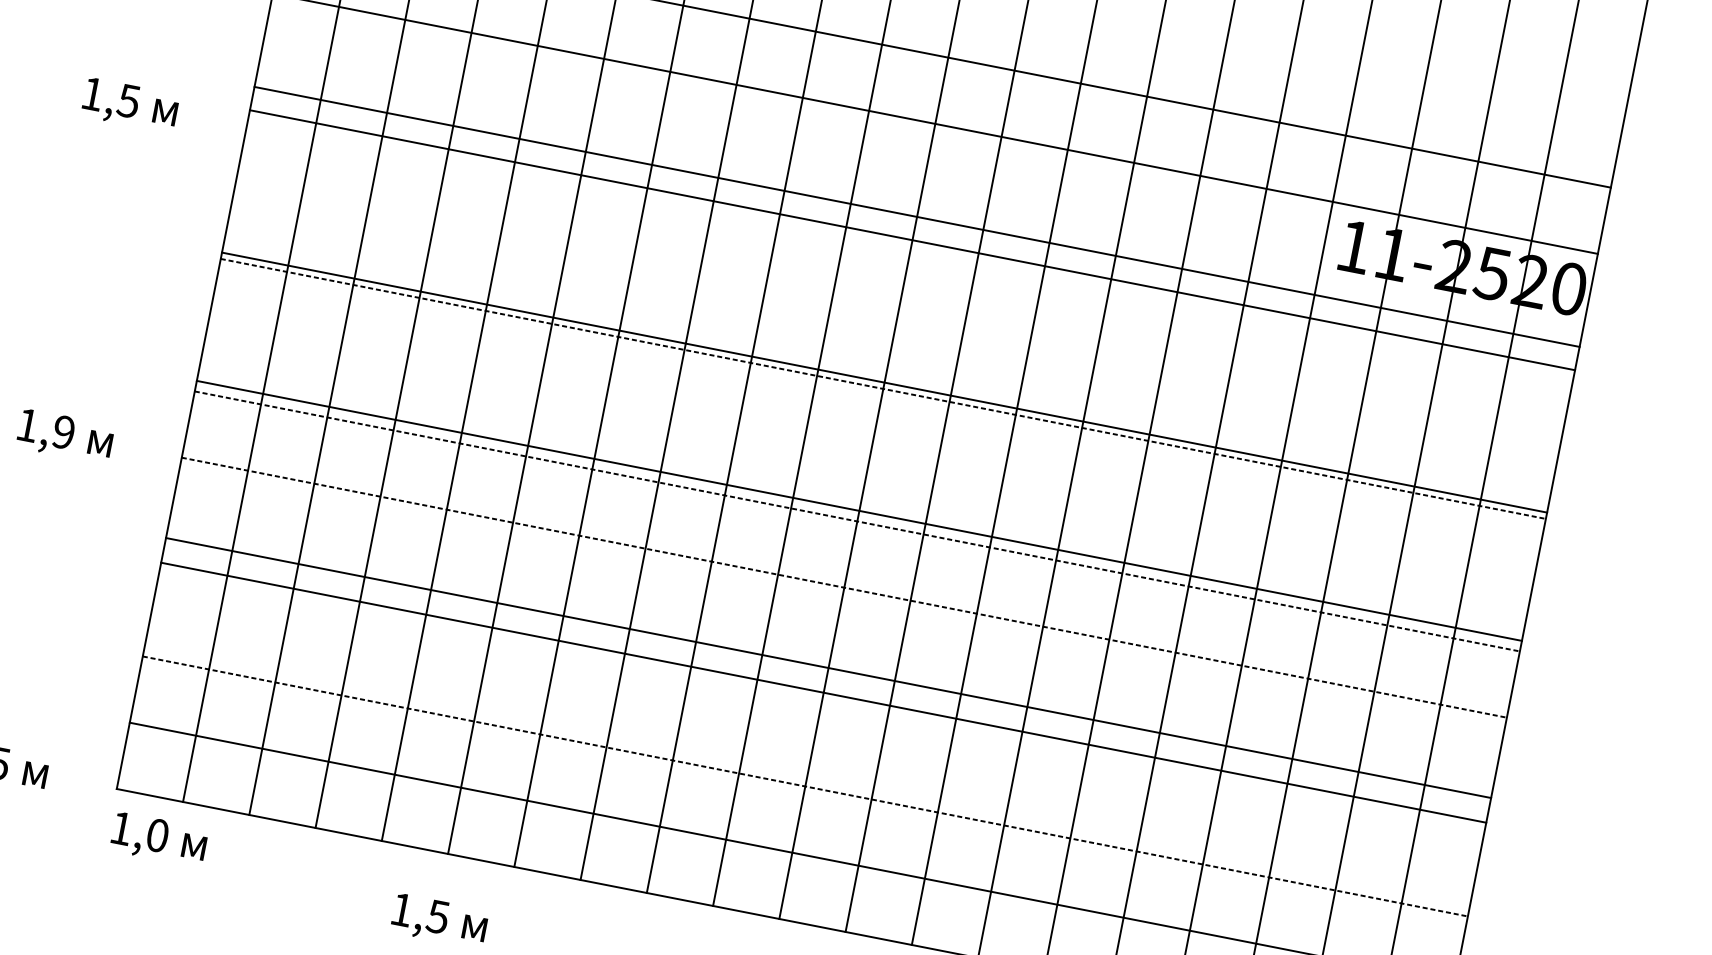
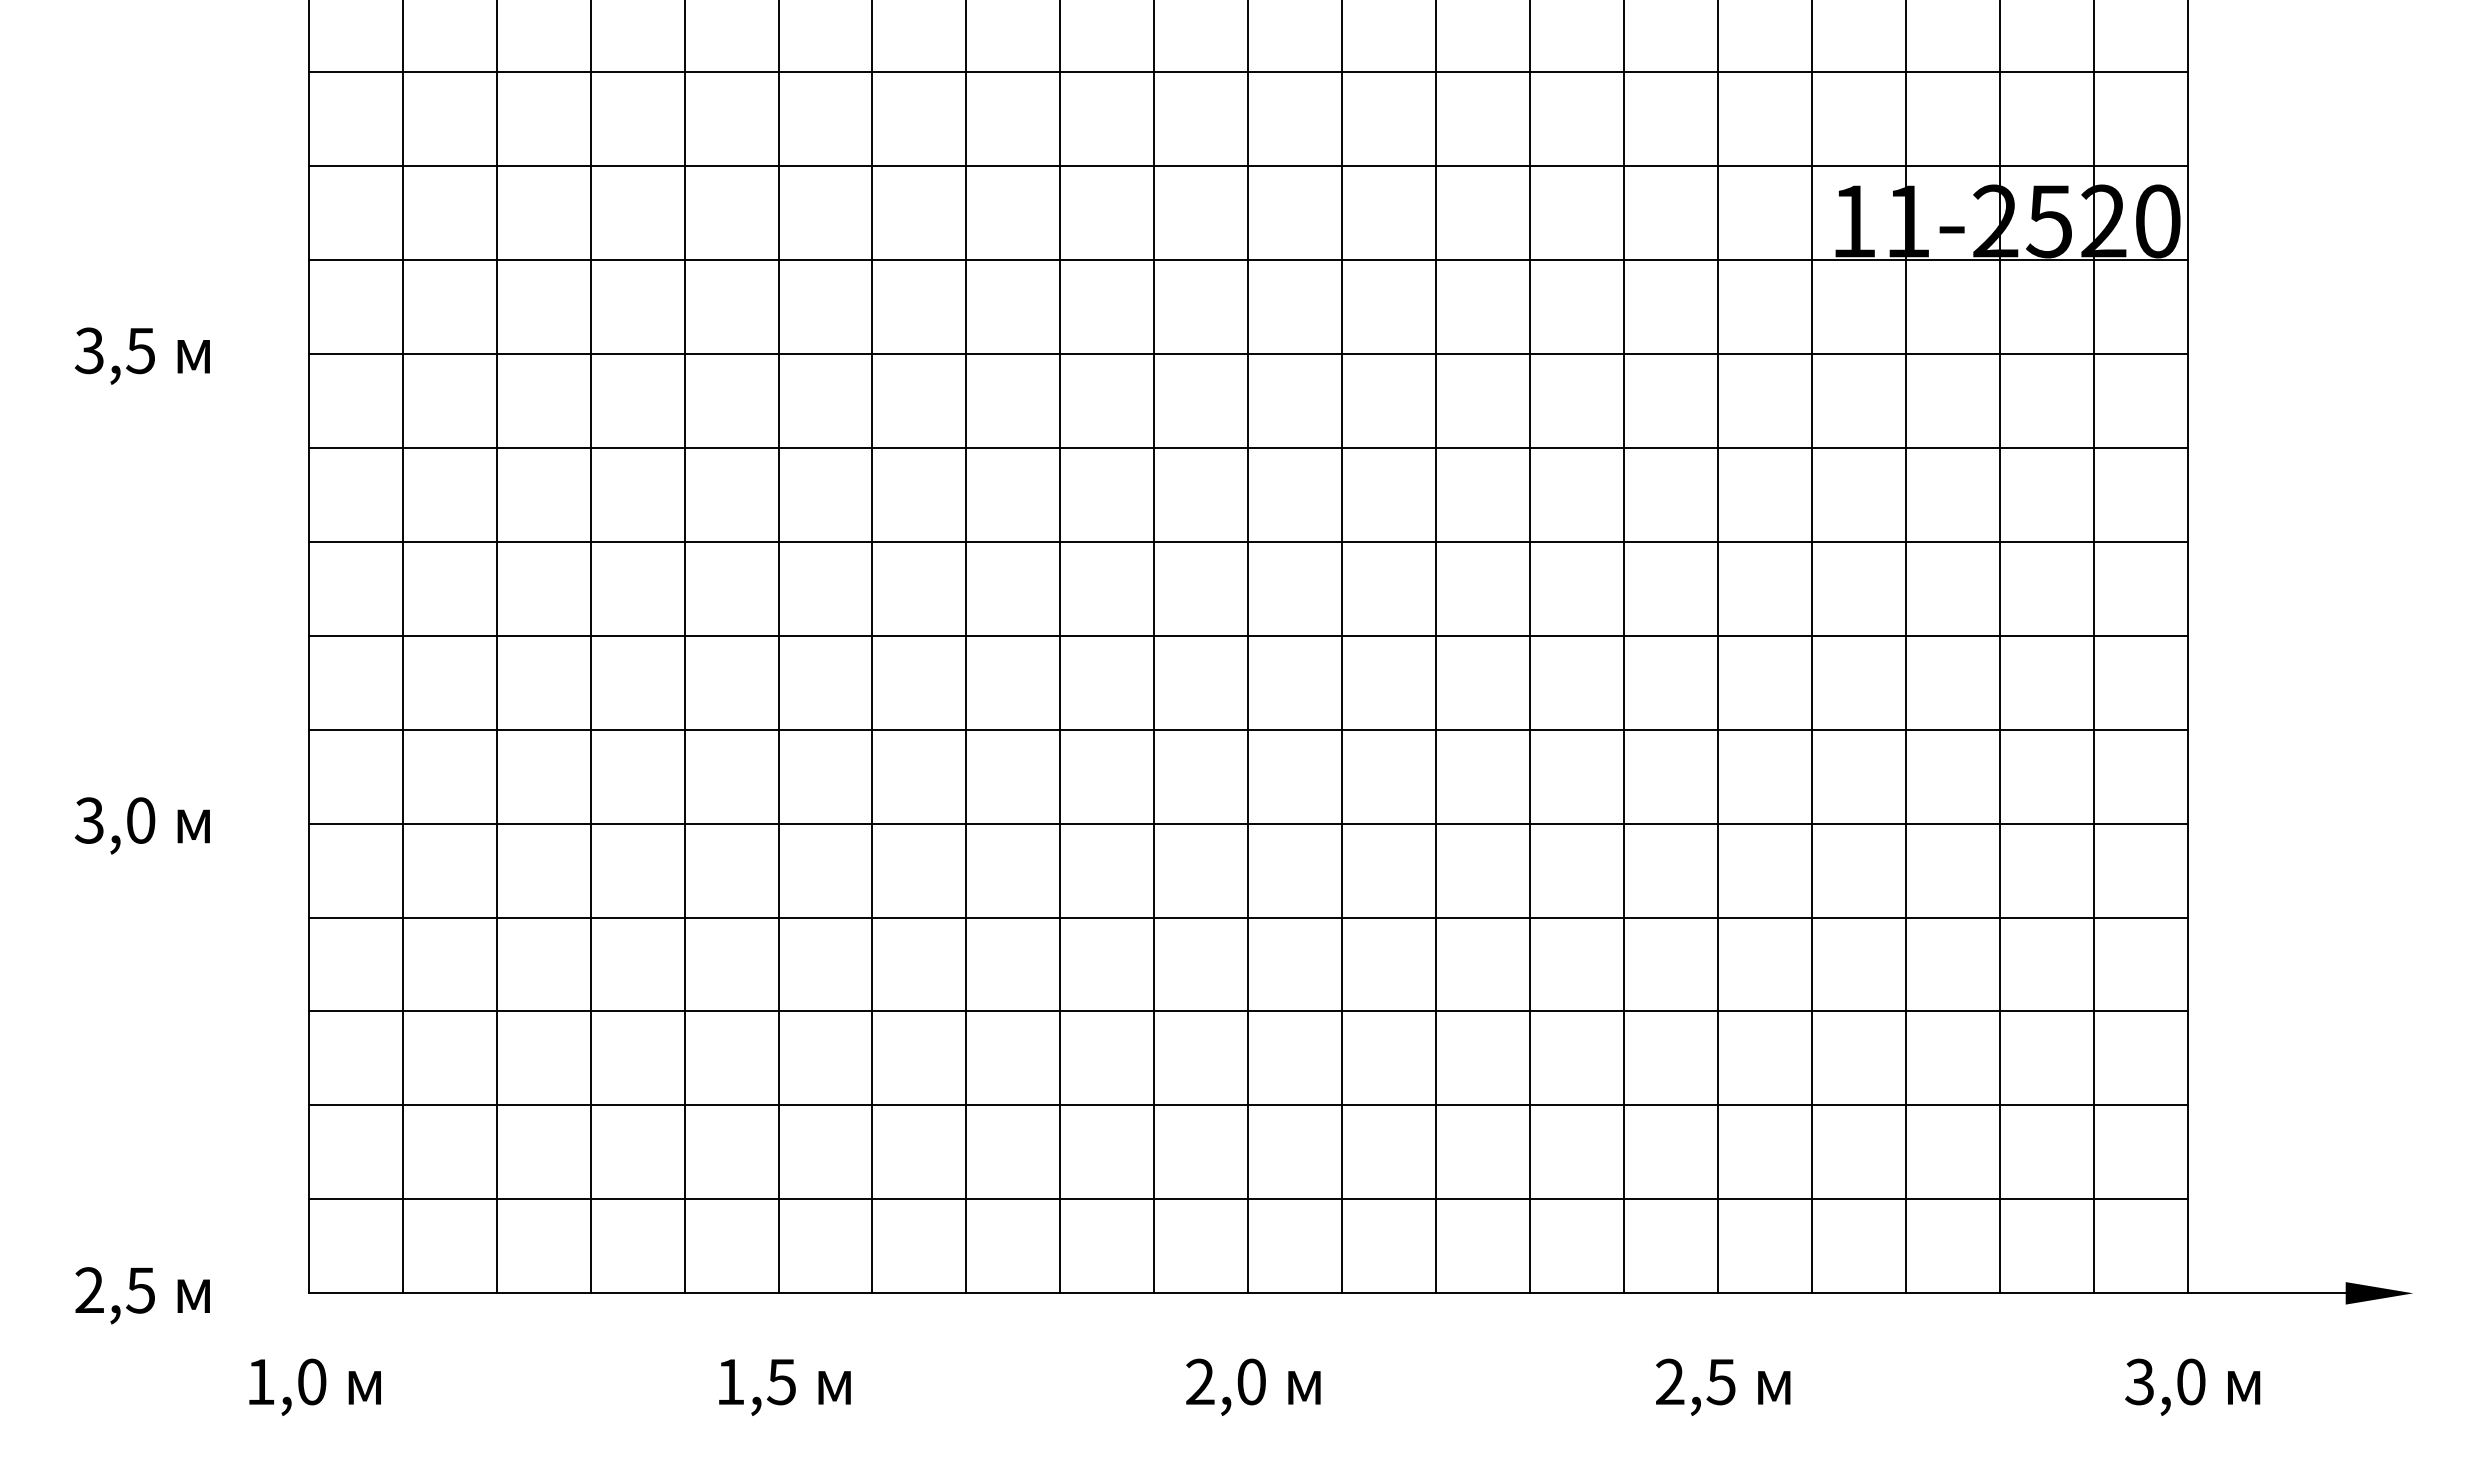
text: (92, 93) -> (89, 350), 1,5 -> 3,5
line: (916, 216) -> (1247, 353), moved
line: (912, 239) -> (1247, 259), moved
line: (884, 382) -> (1247, 447), moved
line: (883, 388) -> (1248, 541), dashed -> solid
text: (45, 428) -> (114, 820), 1,9 -> 3,0
line: (858, 510) -> (1247, 635), moved
line: (857, 521) -> (1248, 729), dashed -> solid
line: (844, 587) -> (1248, 823), dashed -> solid
line: (828, 667) -> (1247, 1011), moved
line: (823, 692) -> (1247, 917), moved
line: (805, 786) -> (1248, 1105), dashed -> solid
text: (158, 839) -> (314, 1386), moved

